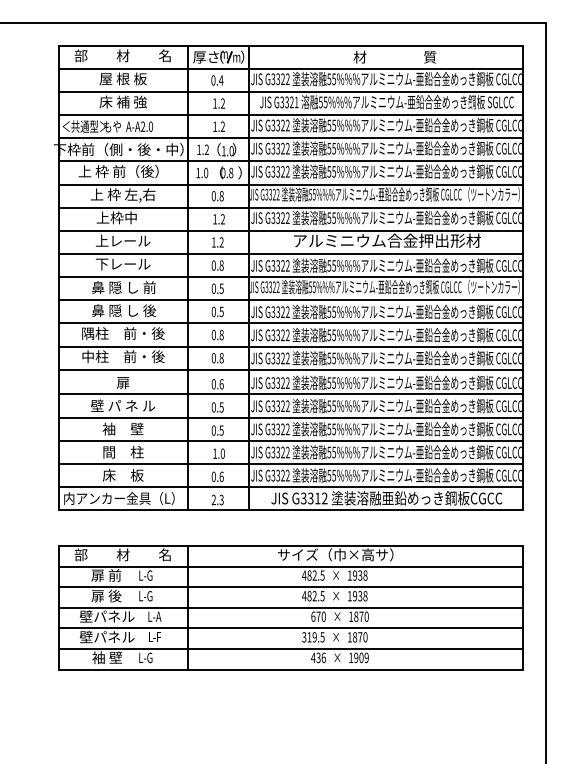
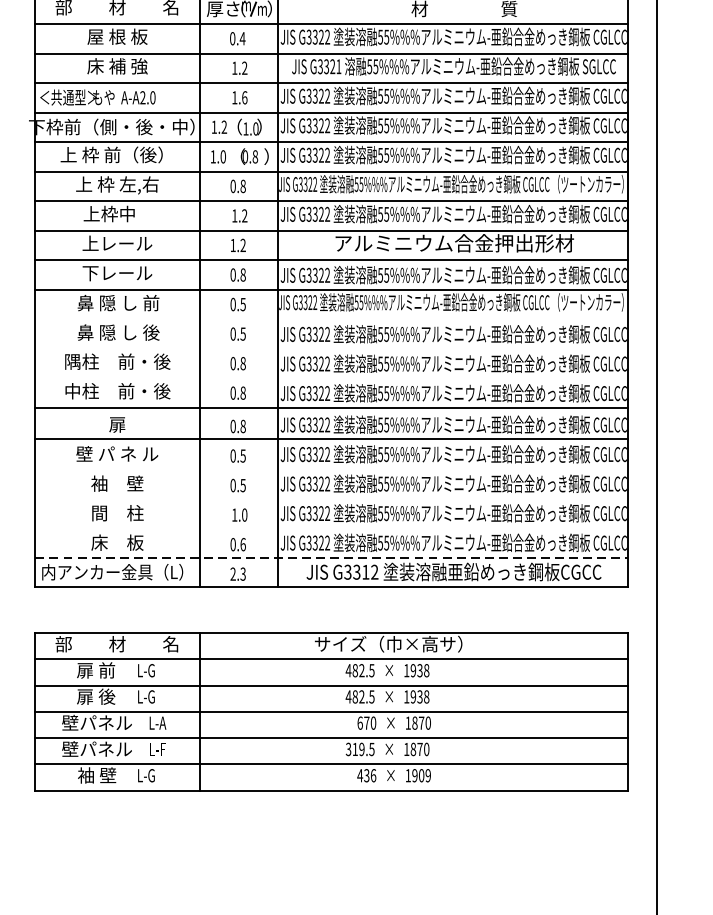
text: (222, 126) -> (244, 97), 1.2 -> 1.6
line: (290, 300) -> (331, 319), removed
line: (290, 323) -> (331, 348), removed
line: (290, 346) -> (331, 378), removed
text: (221, 384) -> (242, 426), 0.6 -> 0.8
line: (290, 417) -> (331, 468), removed
line: (290, 440) -> (331, 498), removed
line: (290, 463) -> (331, 527), removed
line: (291, 486) -> (332, 556), solid -> dashed

